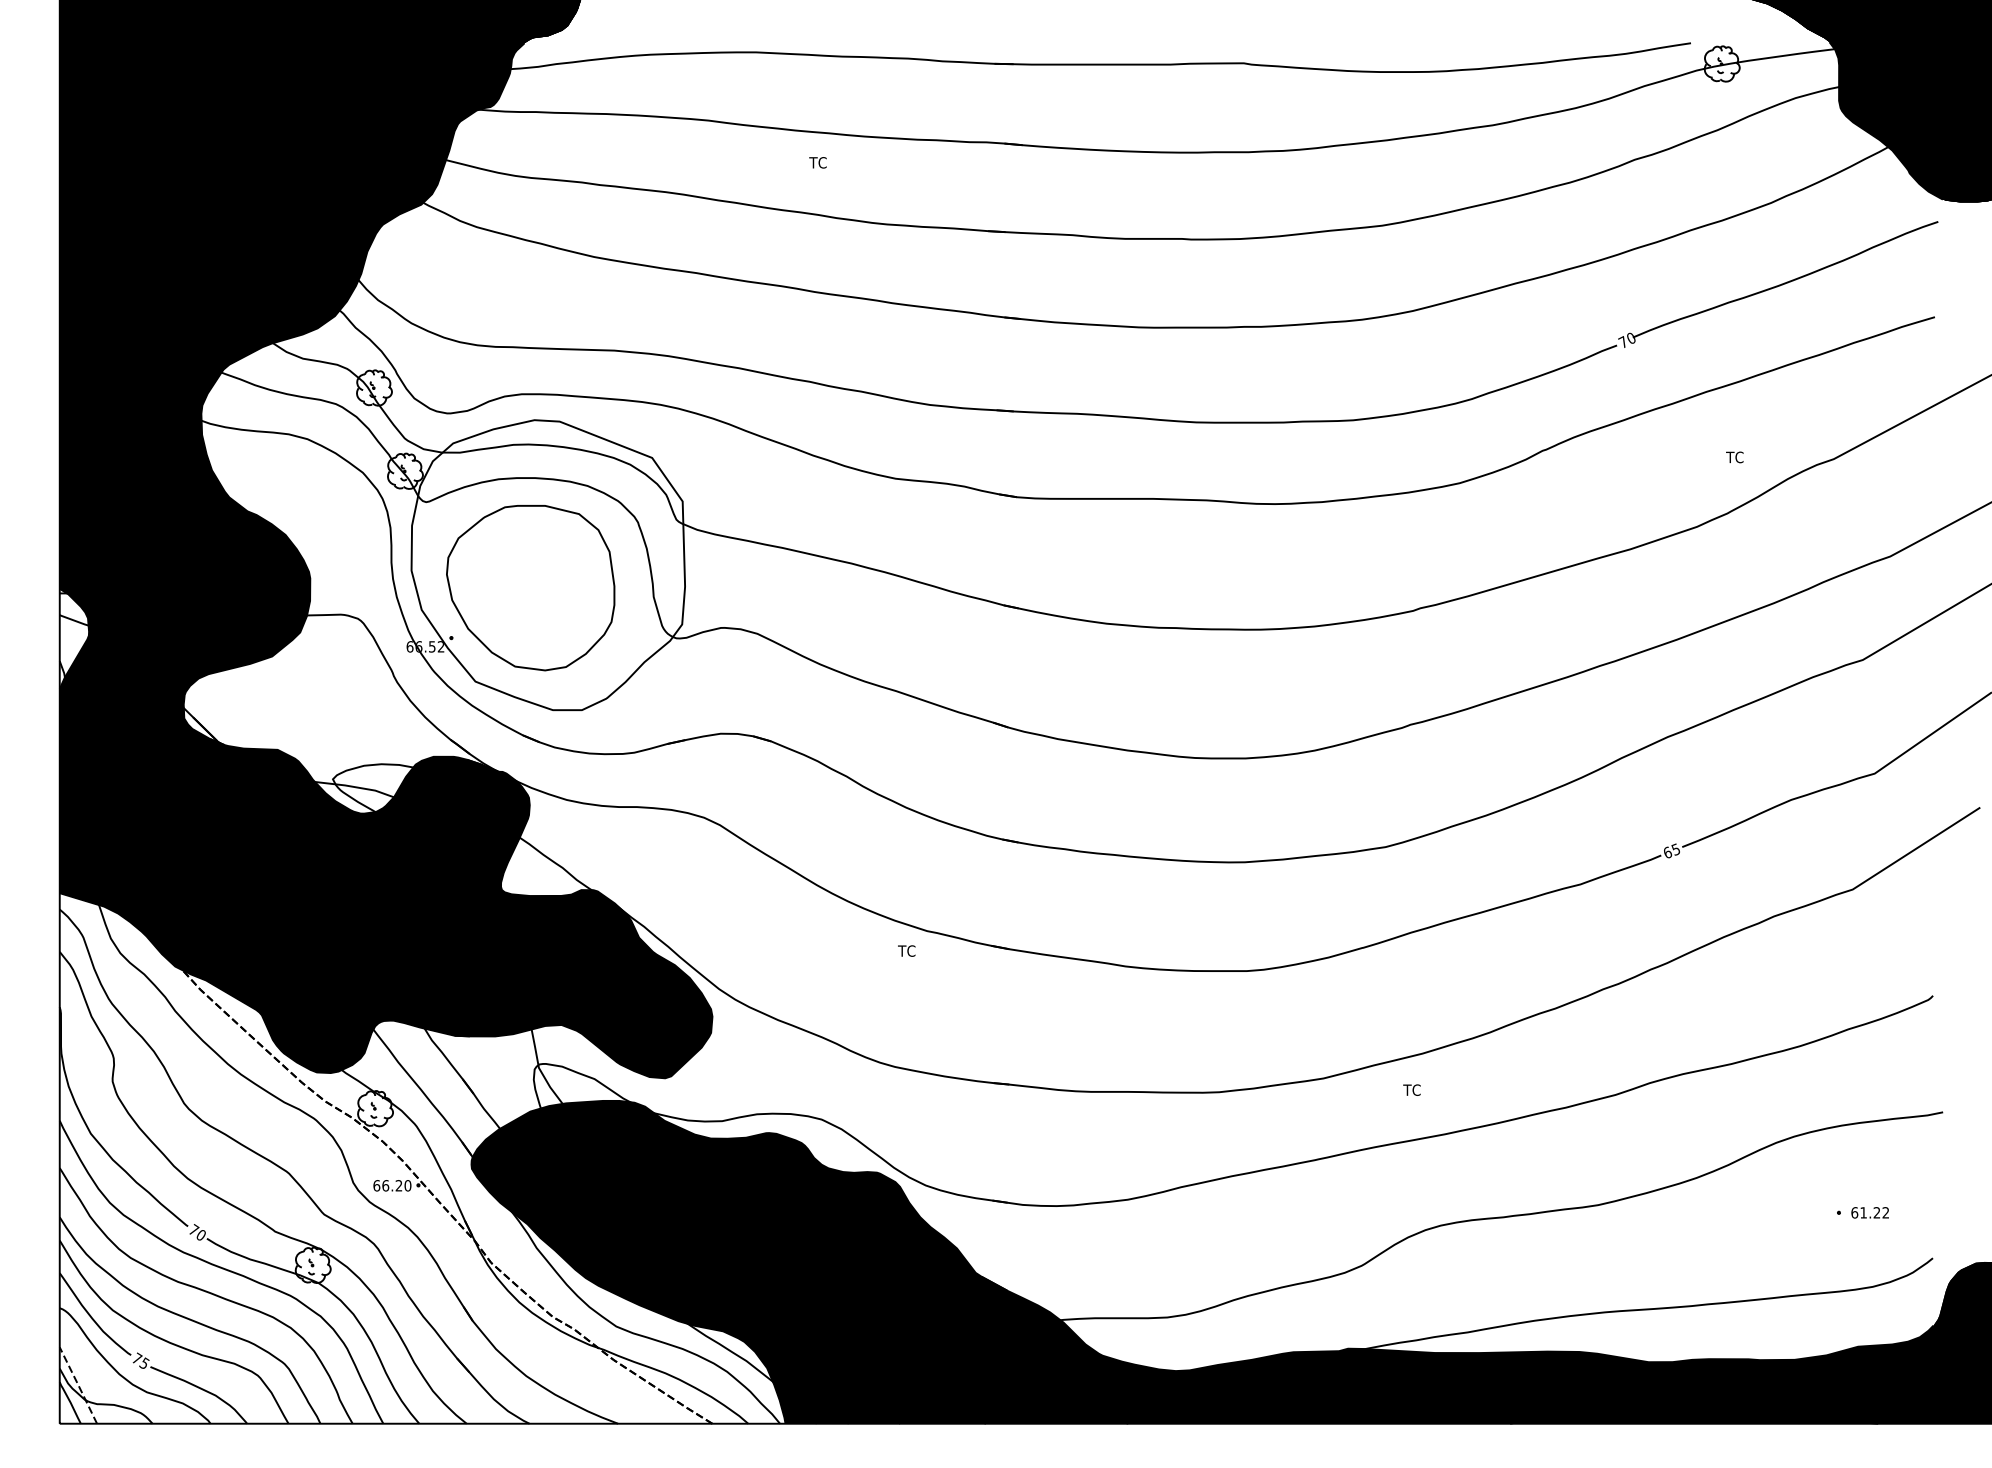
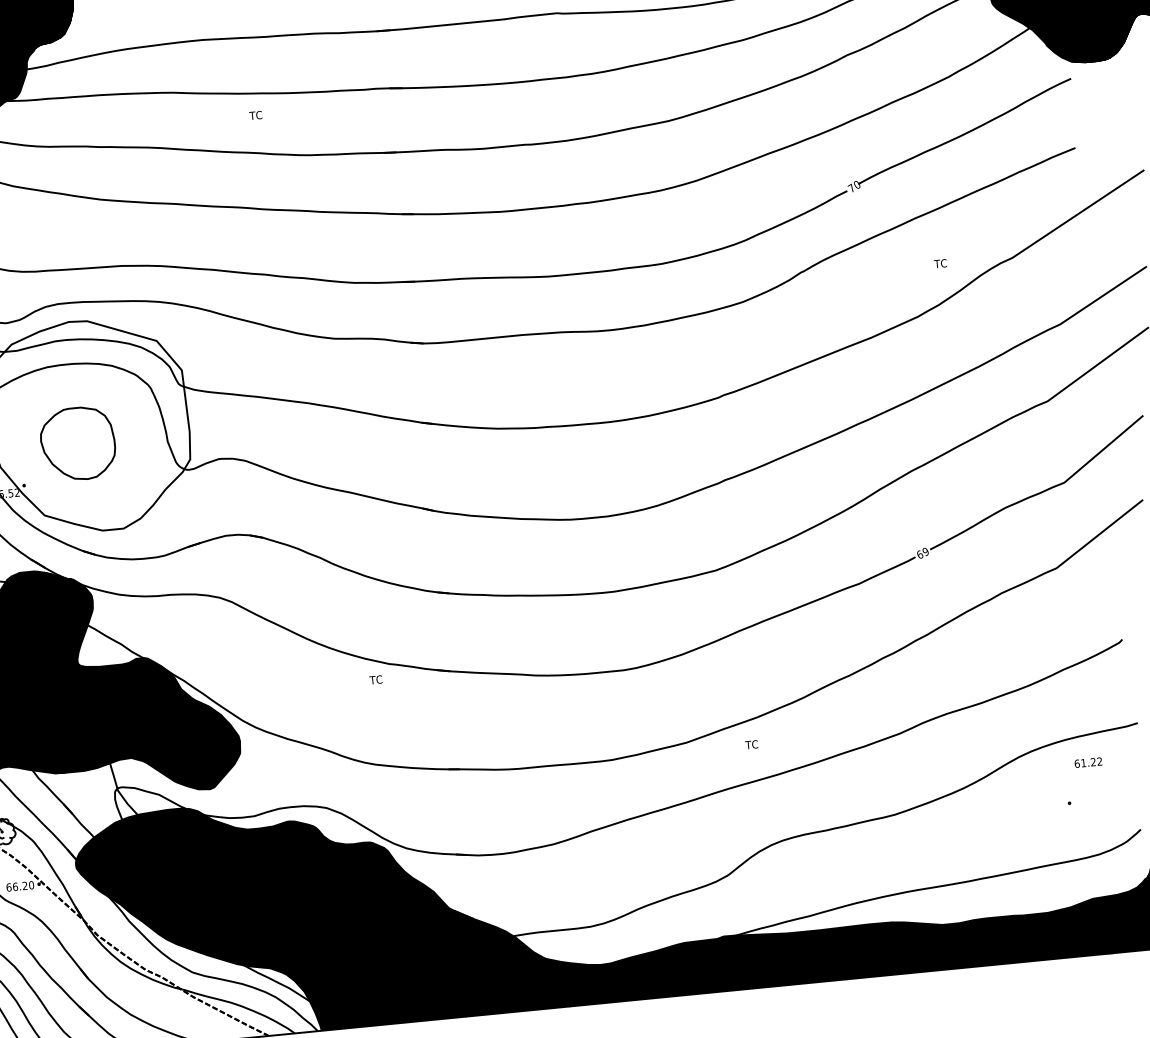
part: (530, 588) -> (77, 444), size x0.6
text: (1675, 849) -> (925, 551), 65 -> 69
text: (1869, 1212) -> (1087, 762), moved

